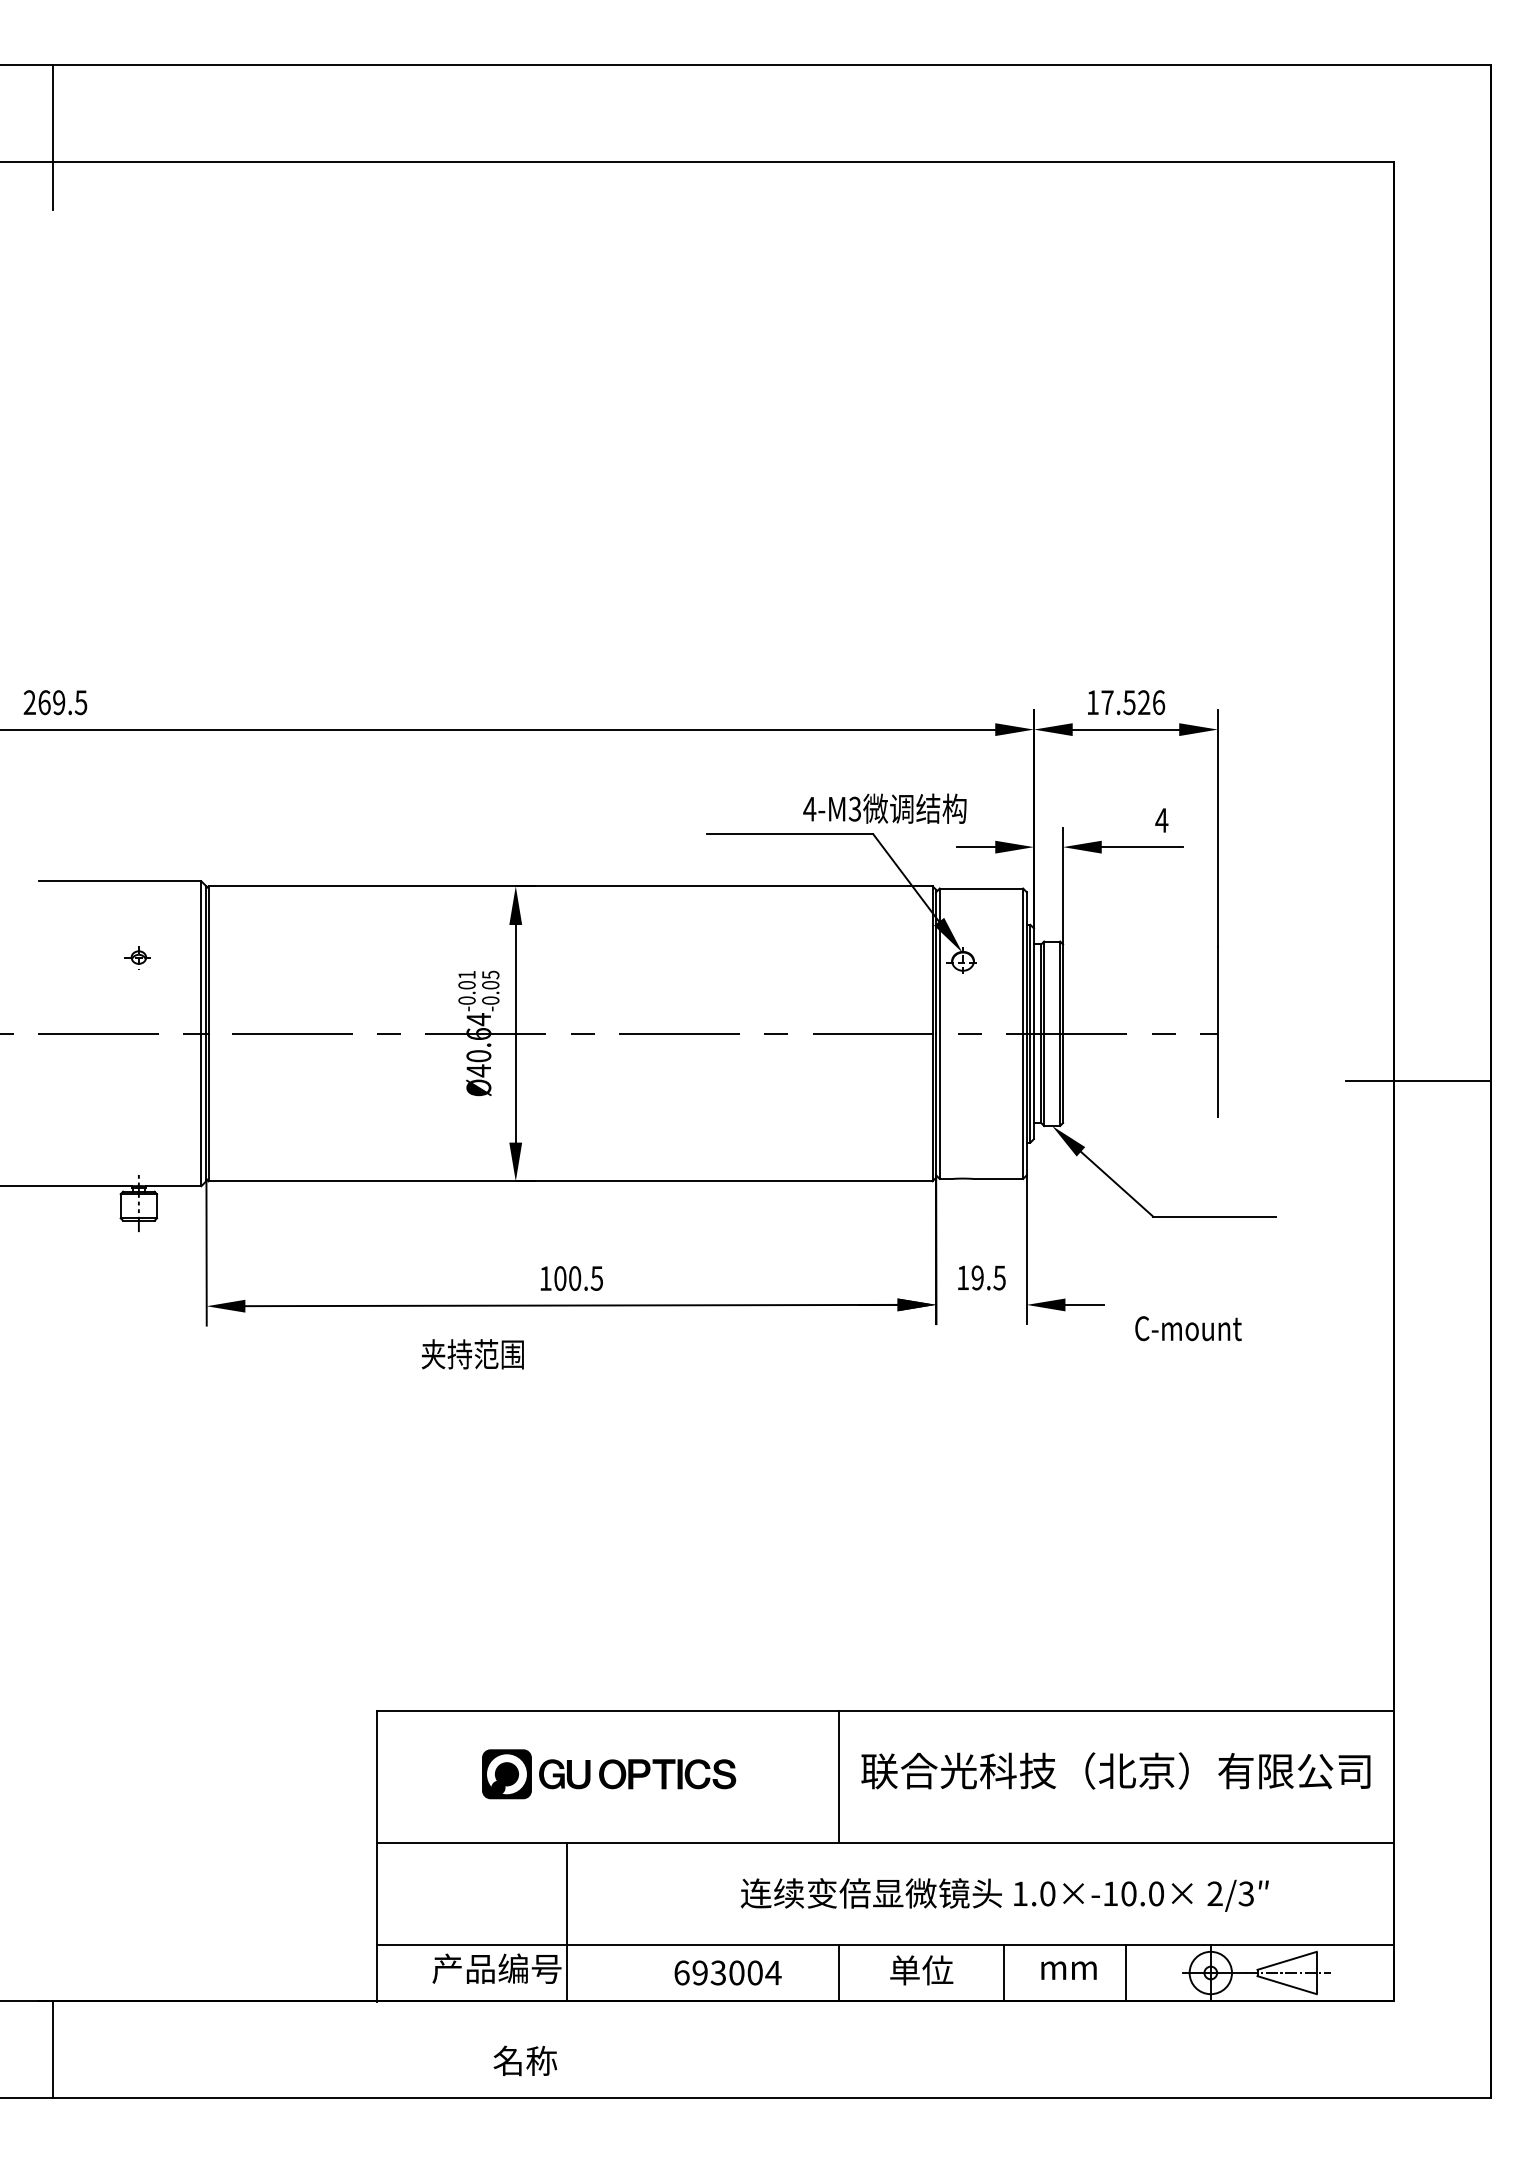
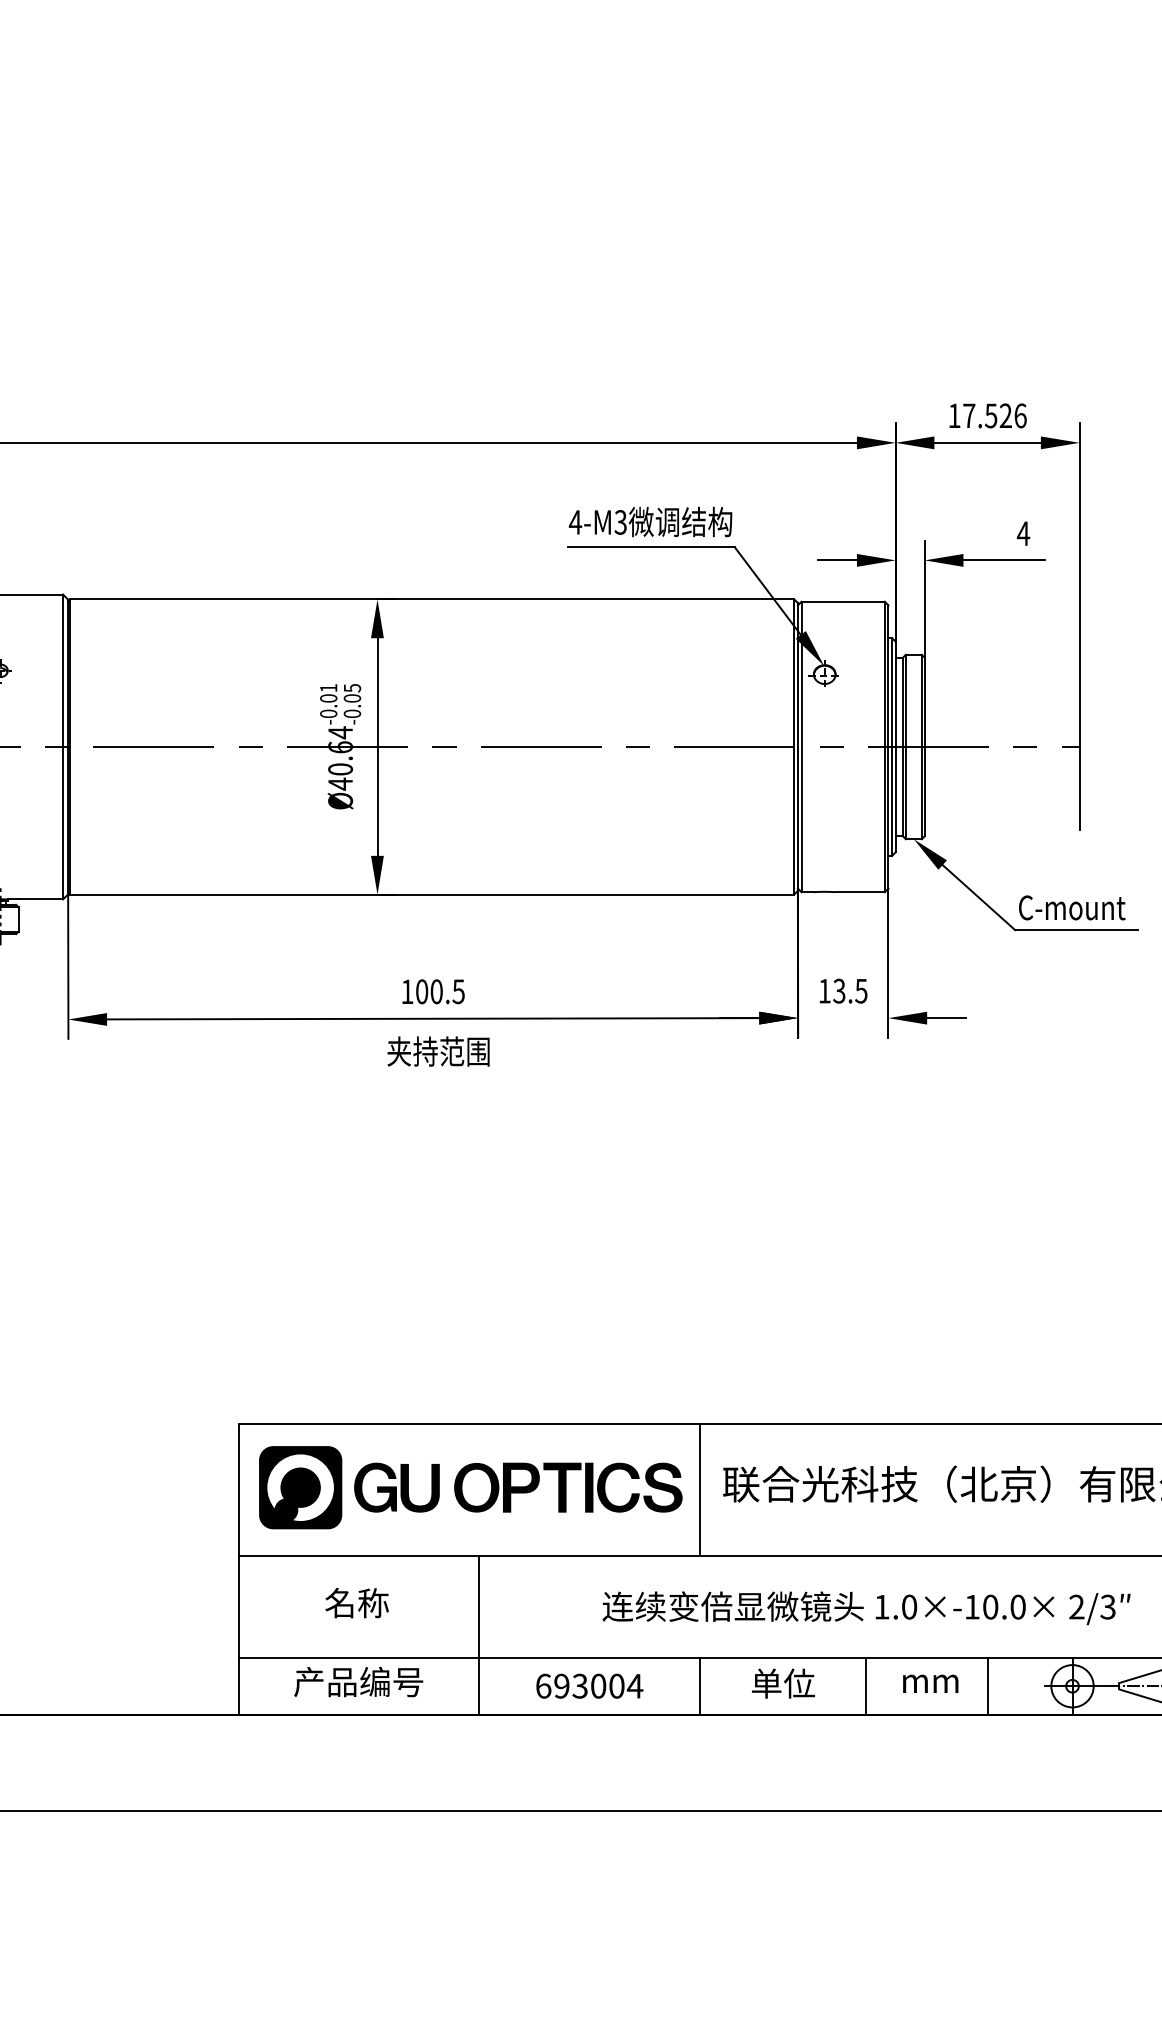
text: (884, 808) -> (650, 521), moved
text: (977, 1277) -> (839, 990), 19.5 -> 13.5
text: (1188, 1328) -> (1072, 907), moved
text: (472, 1354) -> (438, 1051), moved
part: (608, 1773) -> (470, 1486), size x1.67
line: (567, 1922) -> (479, 1635), moved
text: (525, 2060) -> (357, 1602), moved

